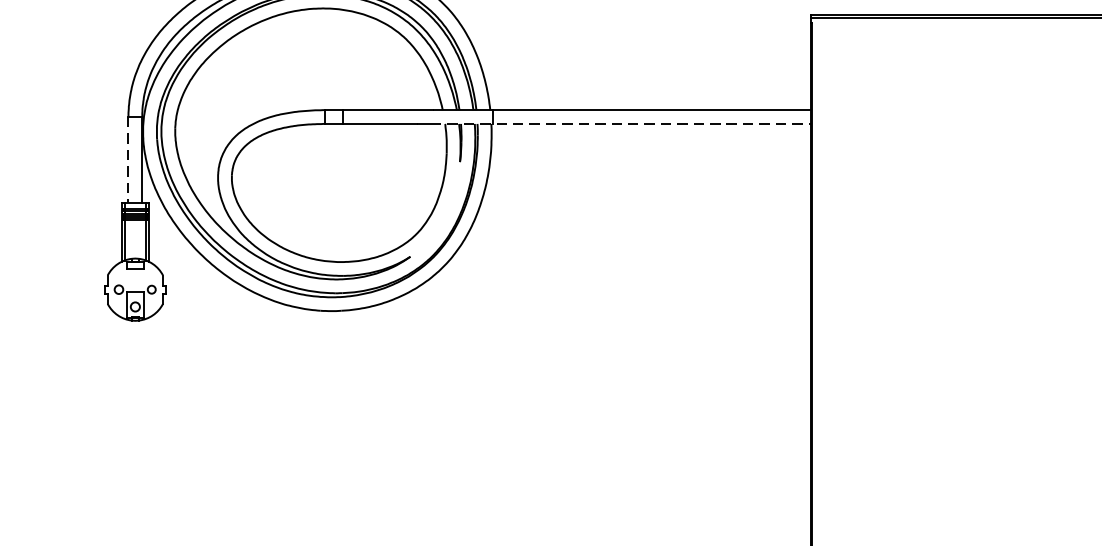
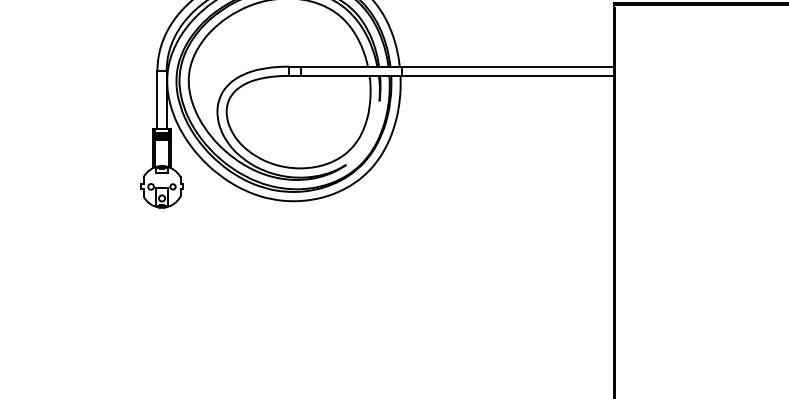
line: (621, 123) -> (487, 75), dashed -> solid
line: (128, 160) -> (157, 100), dashed -> solid

